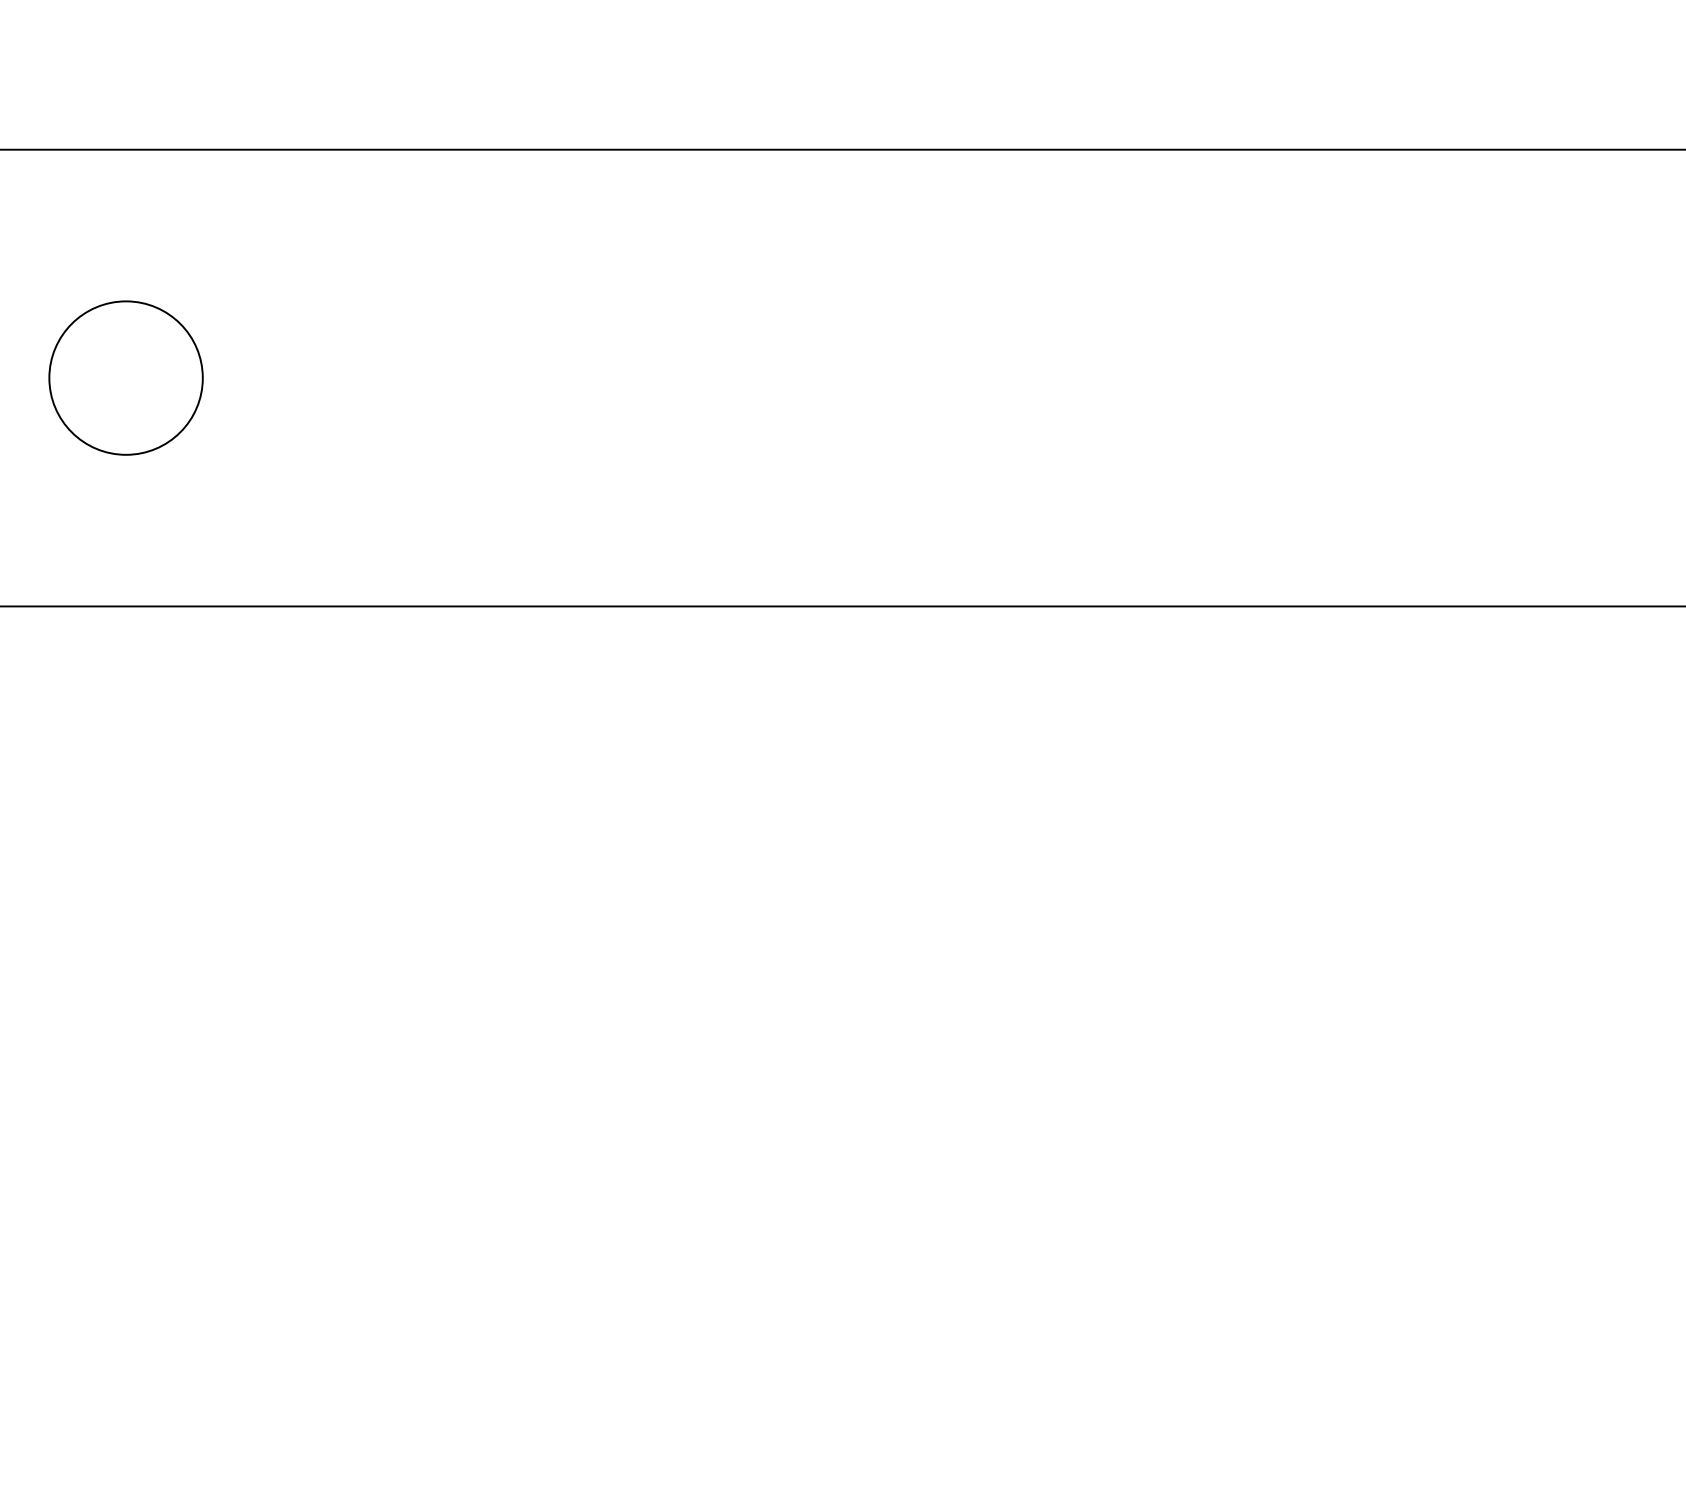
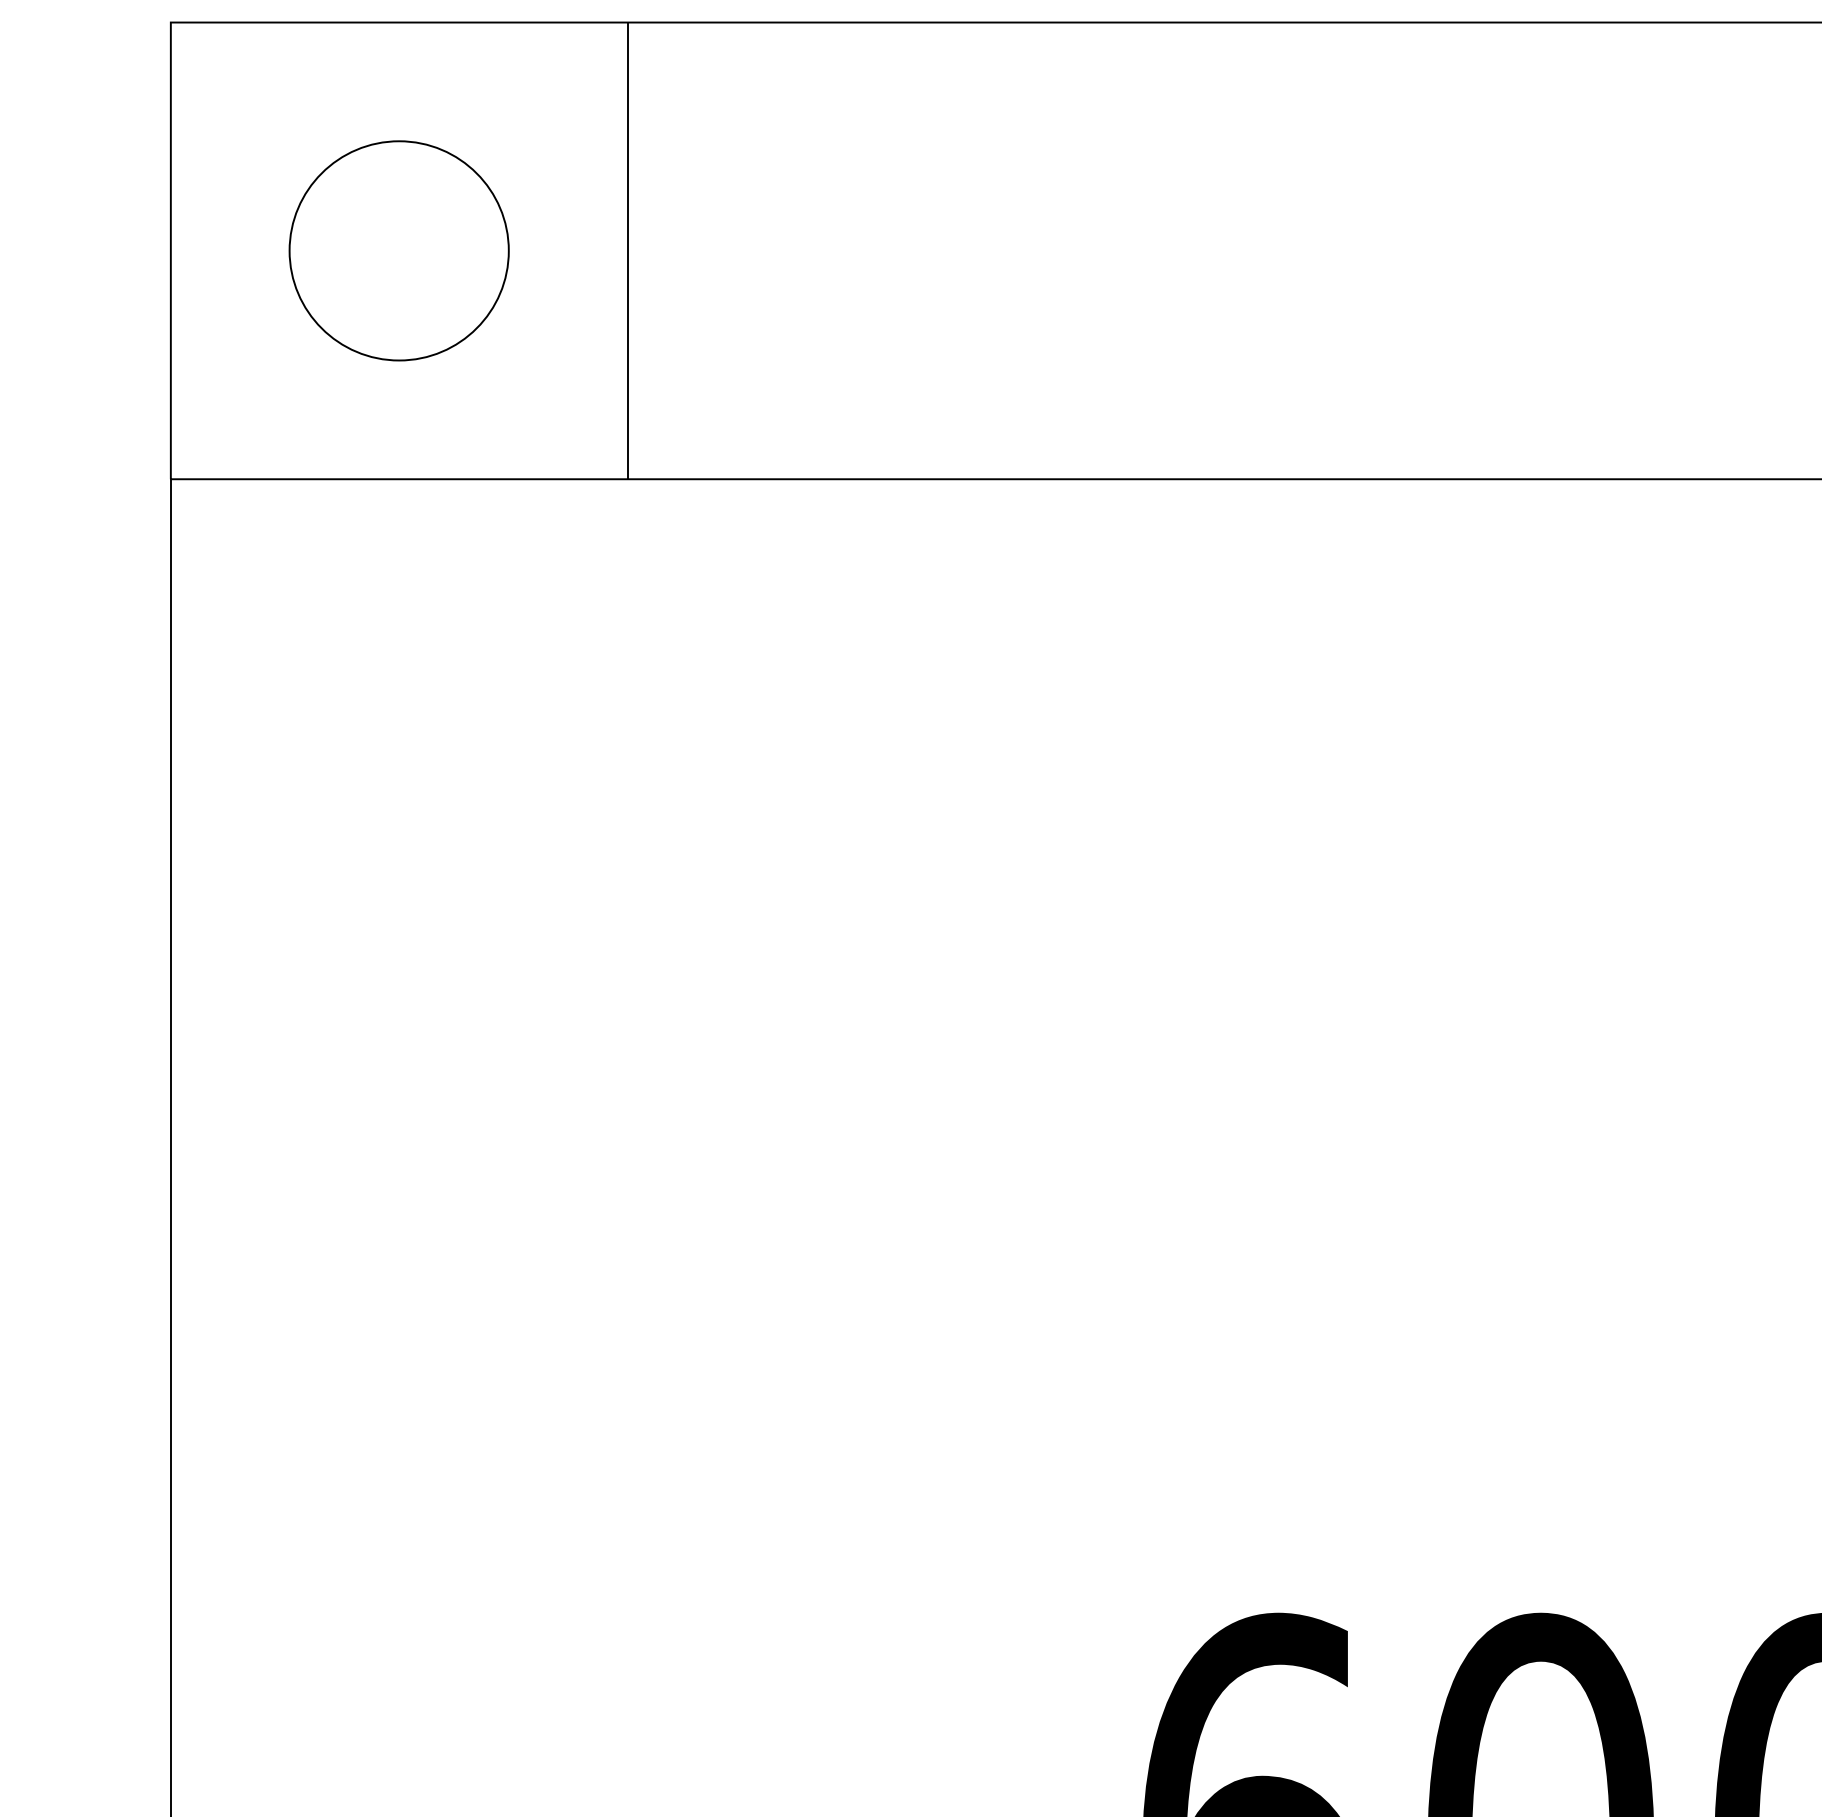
circle: (125, 377) -> (398, 250), size x1.43
line: (354, 377) -> (627, 250), added

